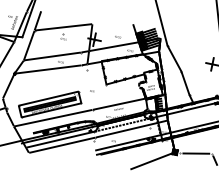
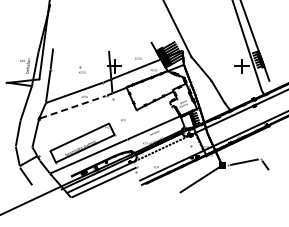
line: (63, 27) -> (79, 60), removed
line: (47, 69) -> (72, 107), solid -> dashed
hatch: (50, 104) -> (82, 142), removed
line: (131, 128) -> (171, 150), removed

